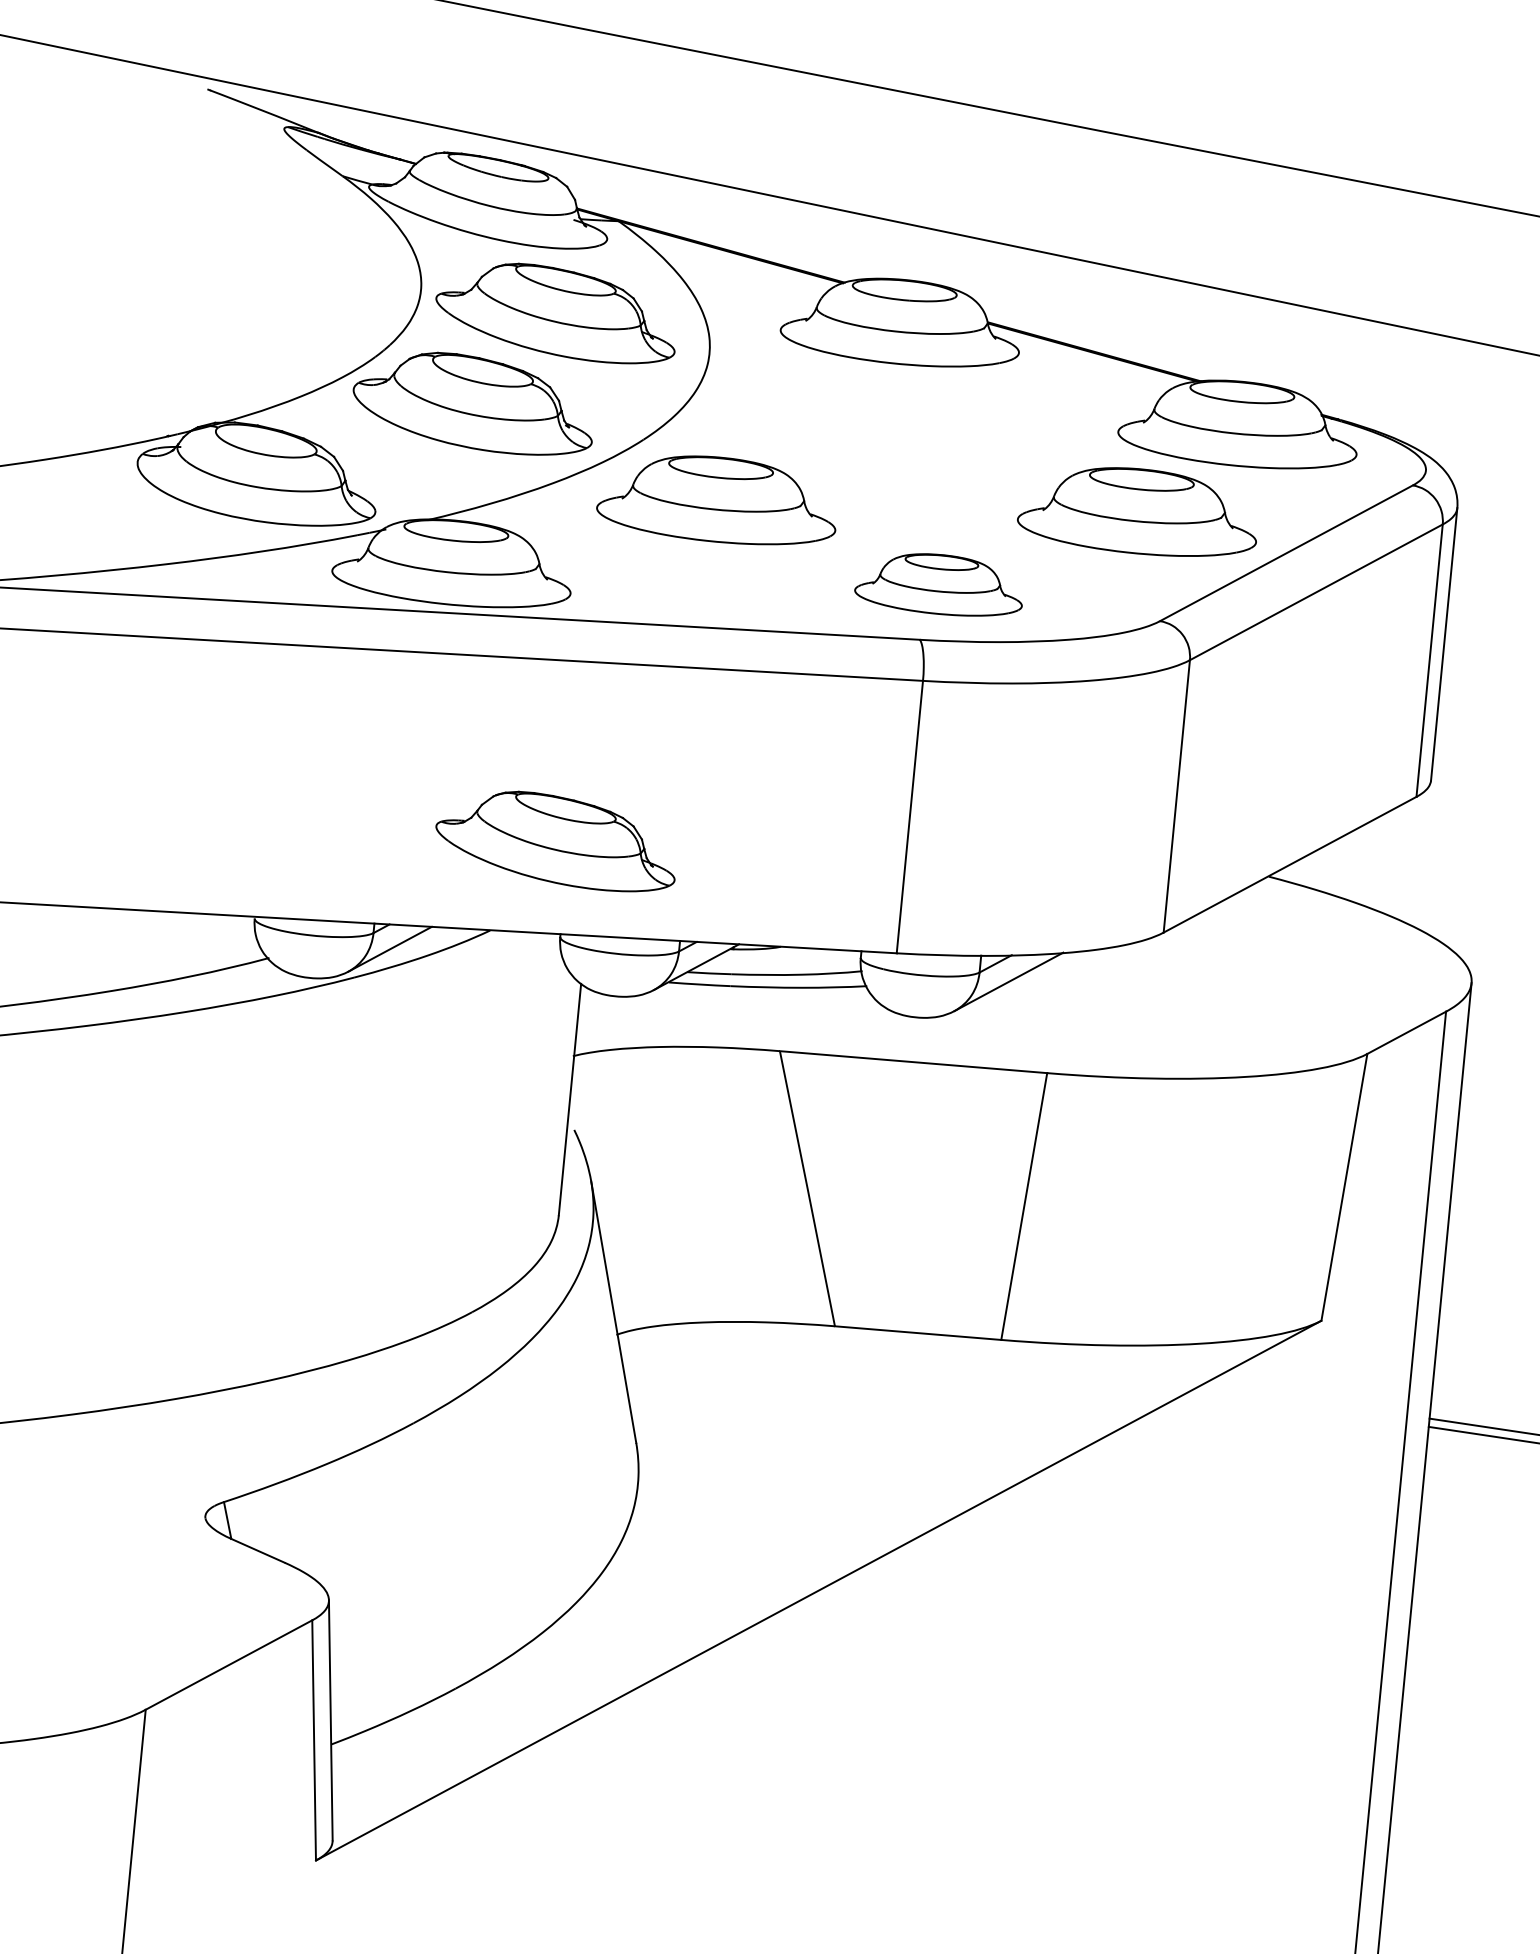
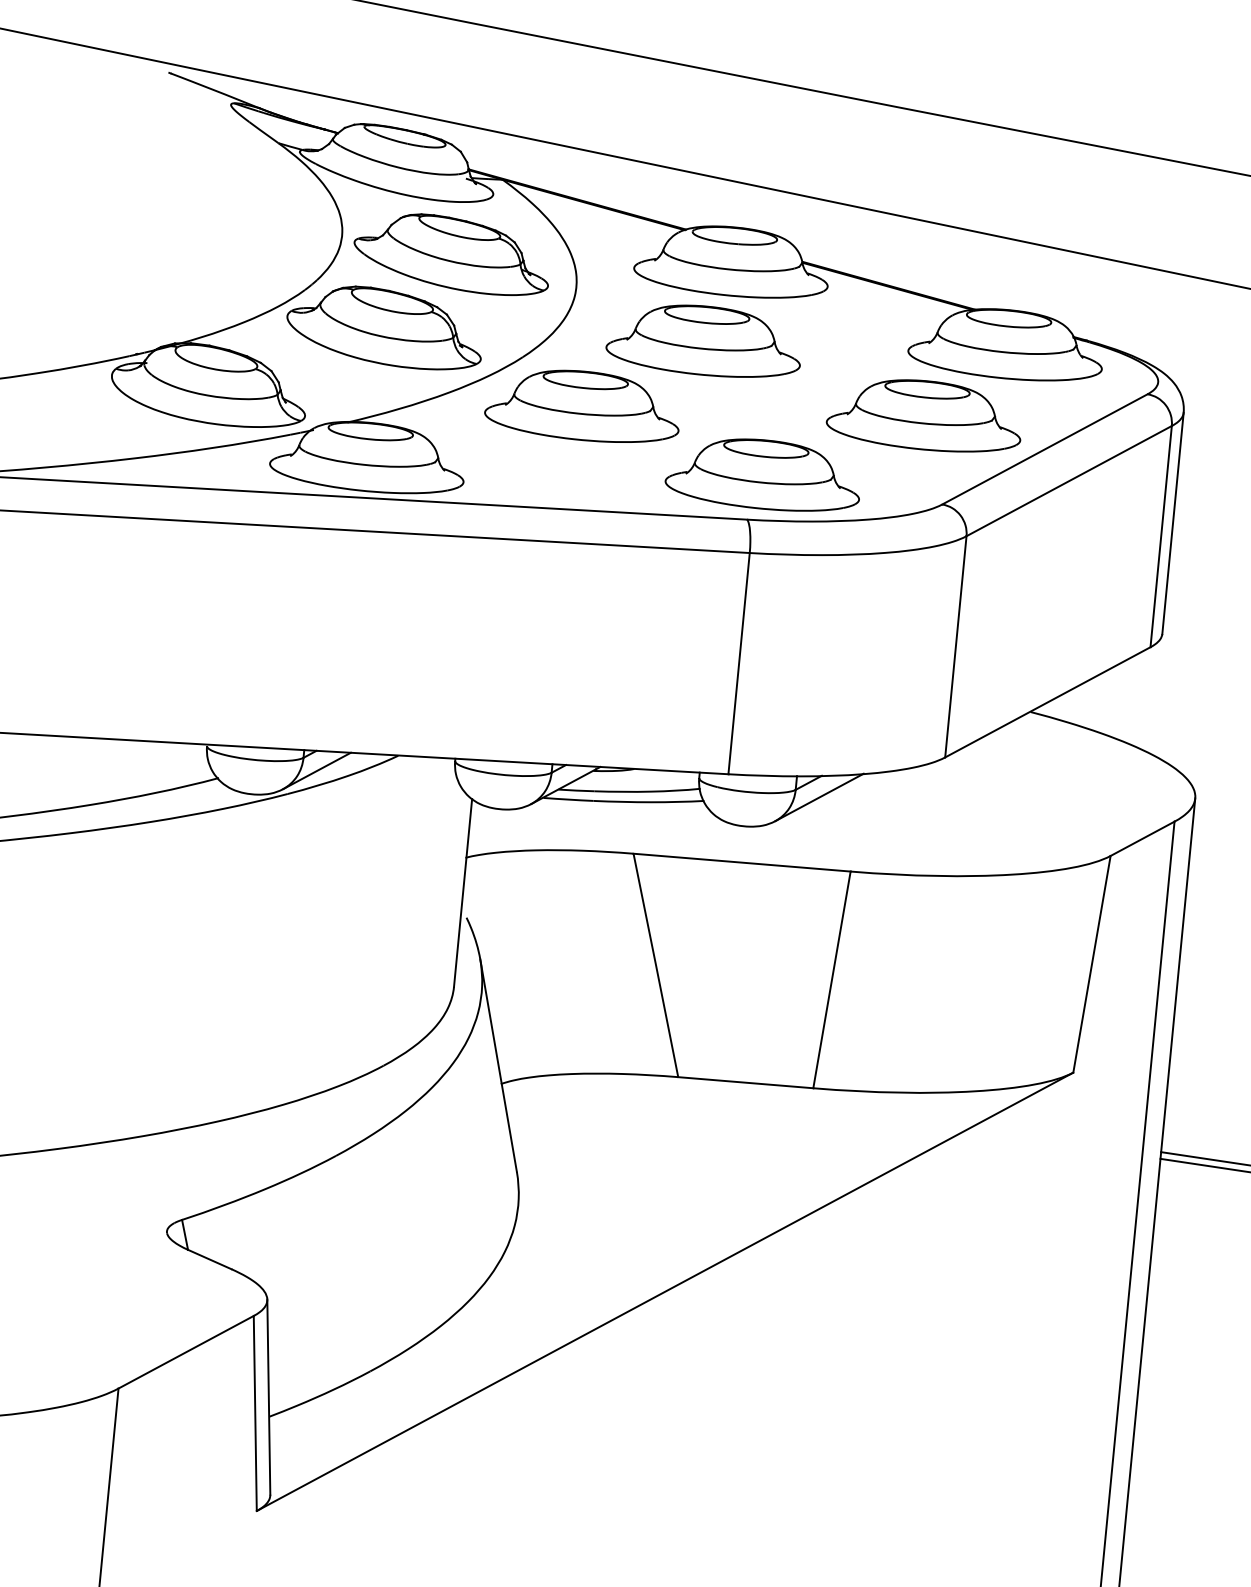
part: (865, 419) -> (703, 340), added
part: (938, 584) -> (762, 474), size x1.43
part: (555, 841) -> (451, 683), removed

